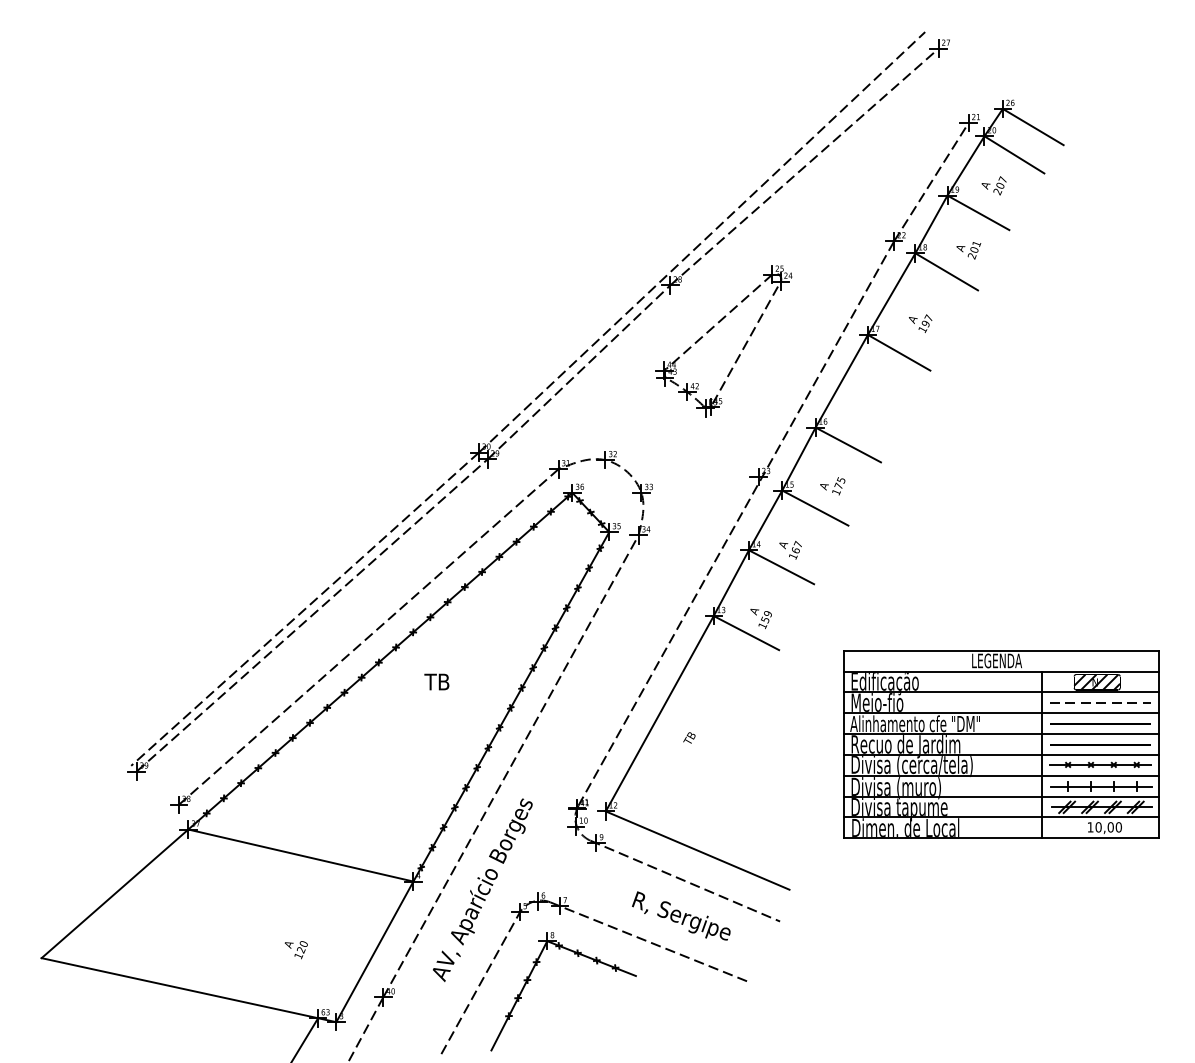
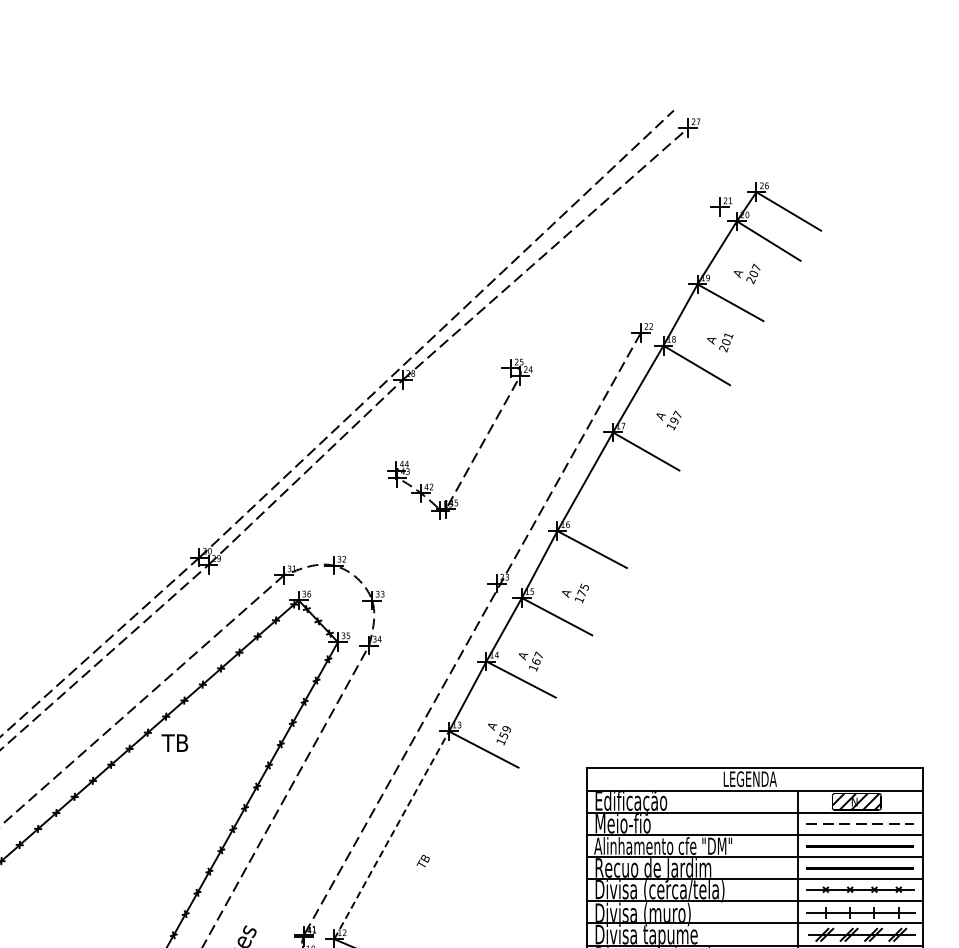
line: (931, 182) -> (680, 270), removed
line: (719, 321) -> (455, 418), removed
text: (436, 681) -> (174, 742), moved
line: (659, 713) -> (391, 835), solid -> dashed

